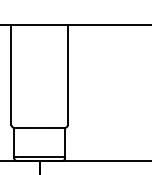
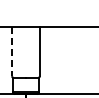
line: (12, 74) -> (12, 51), solid -> dashed

